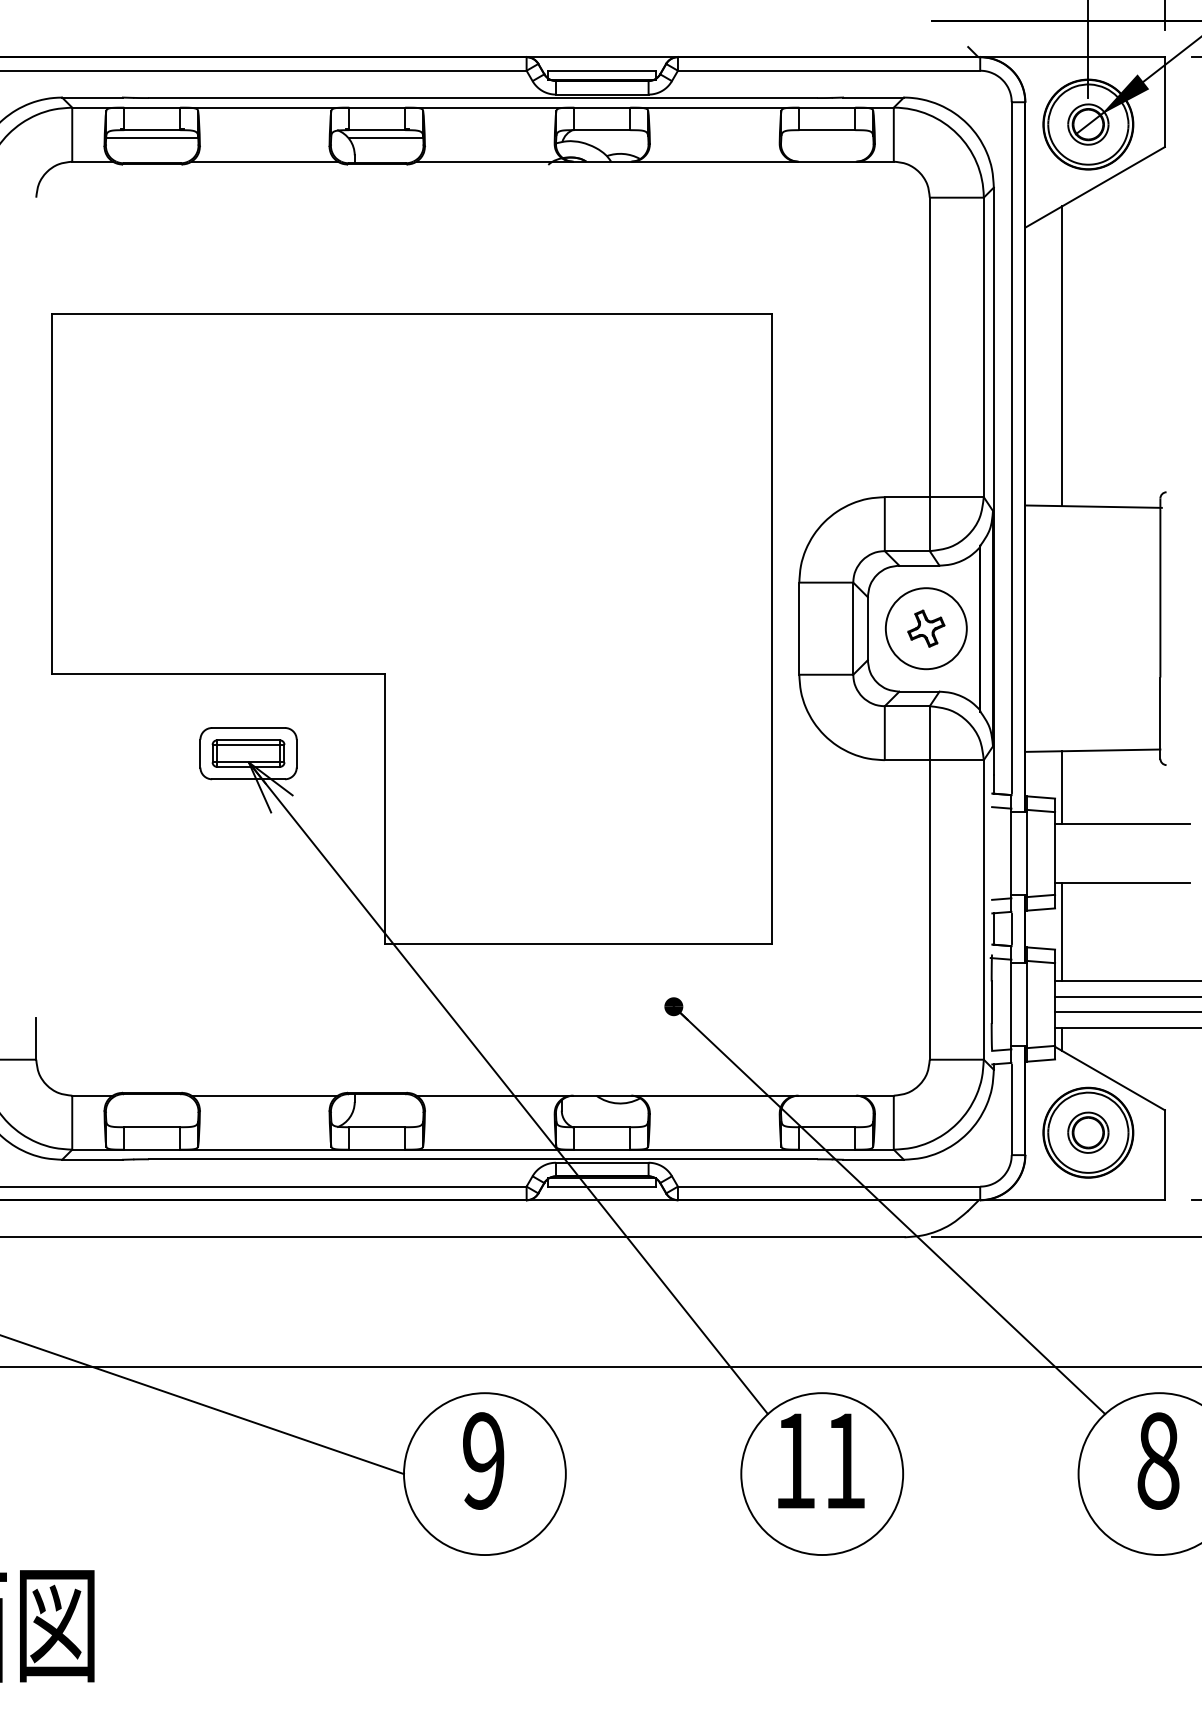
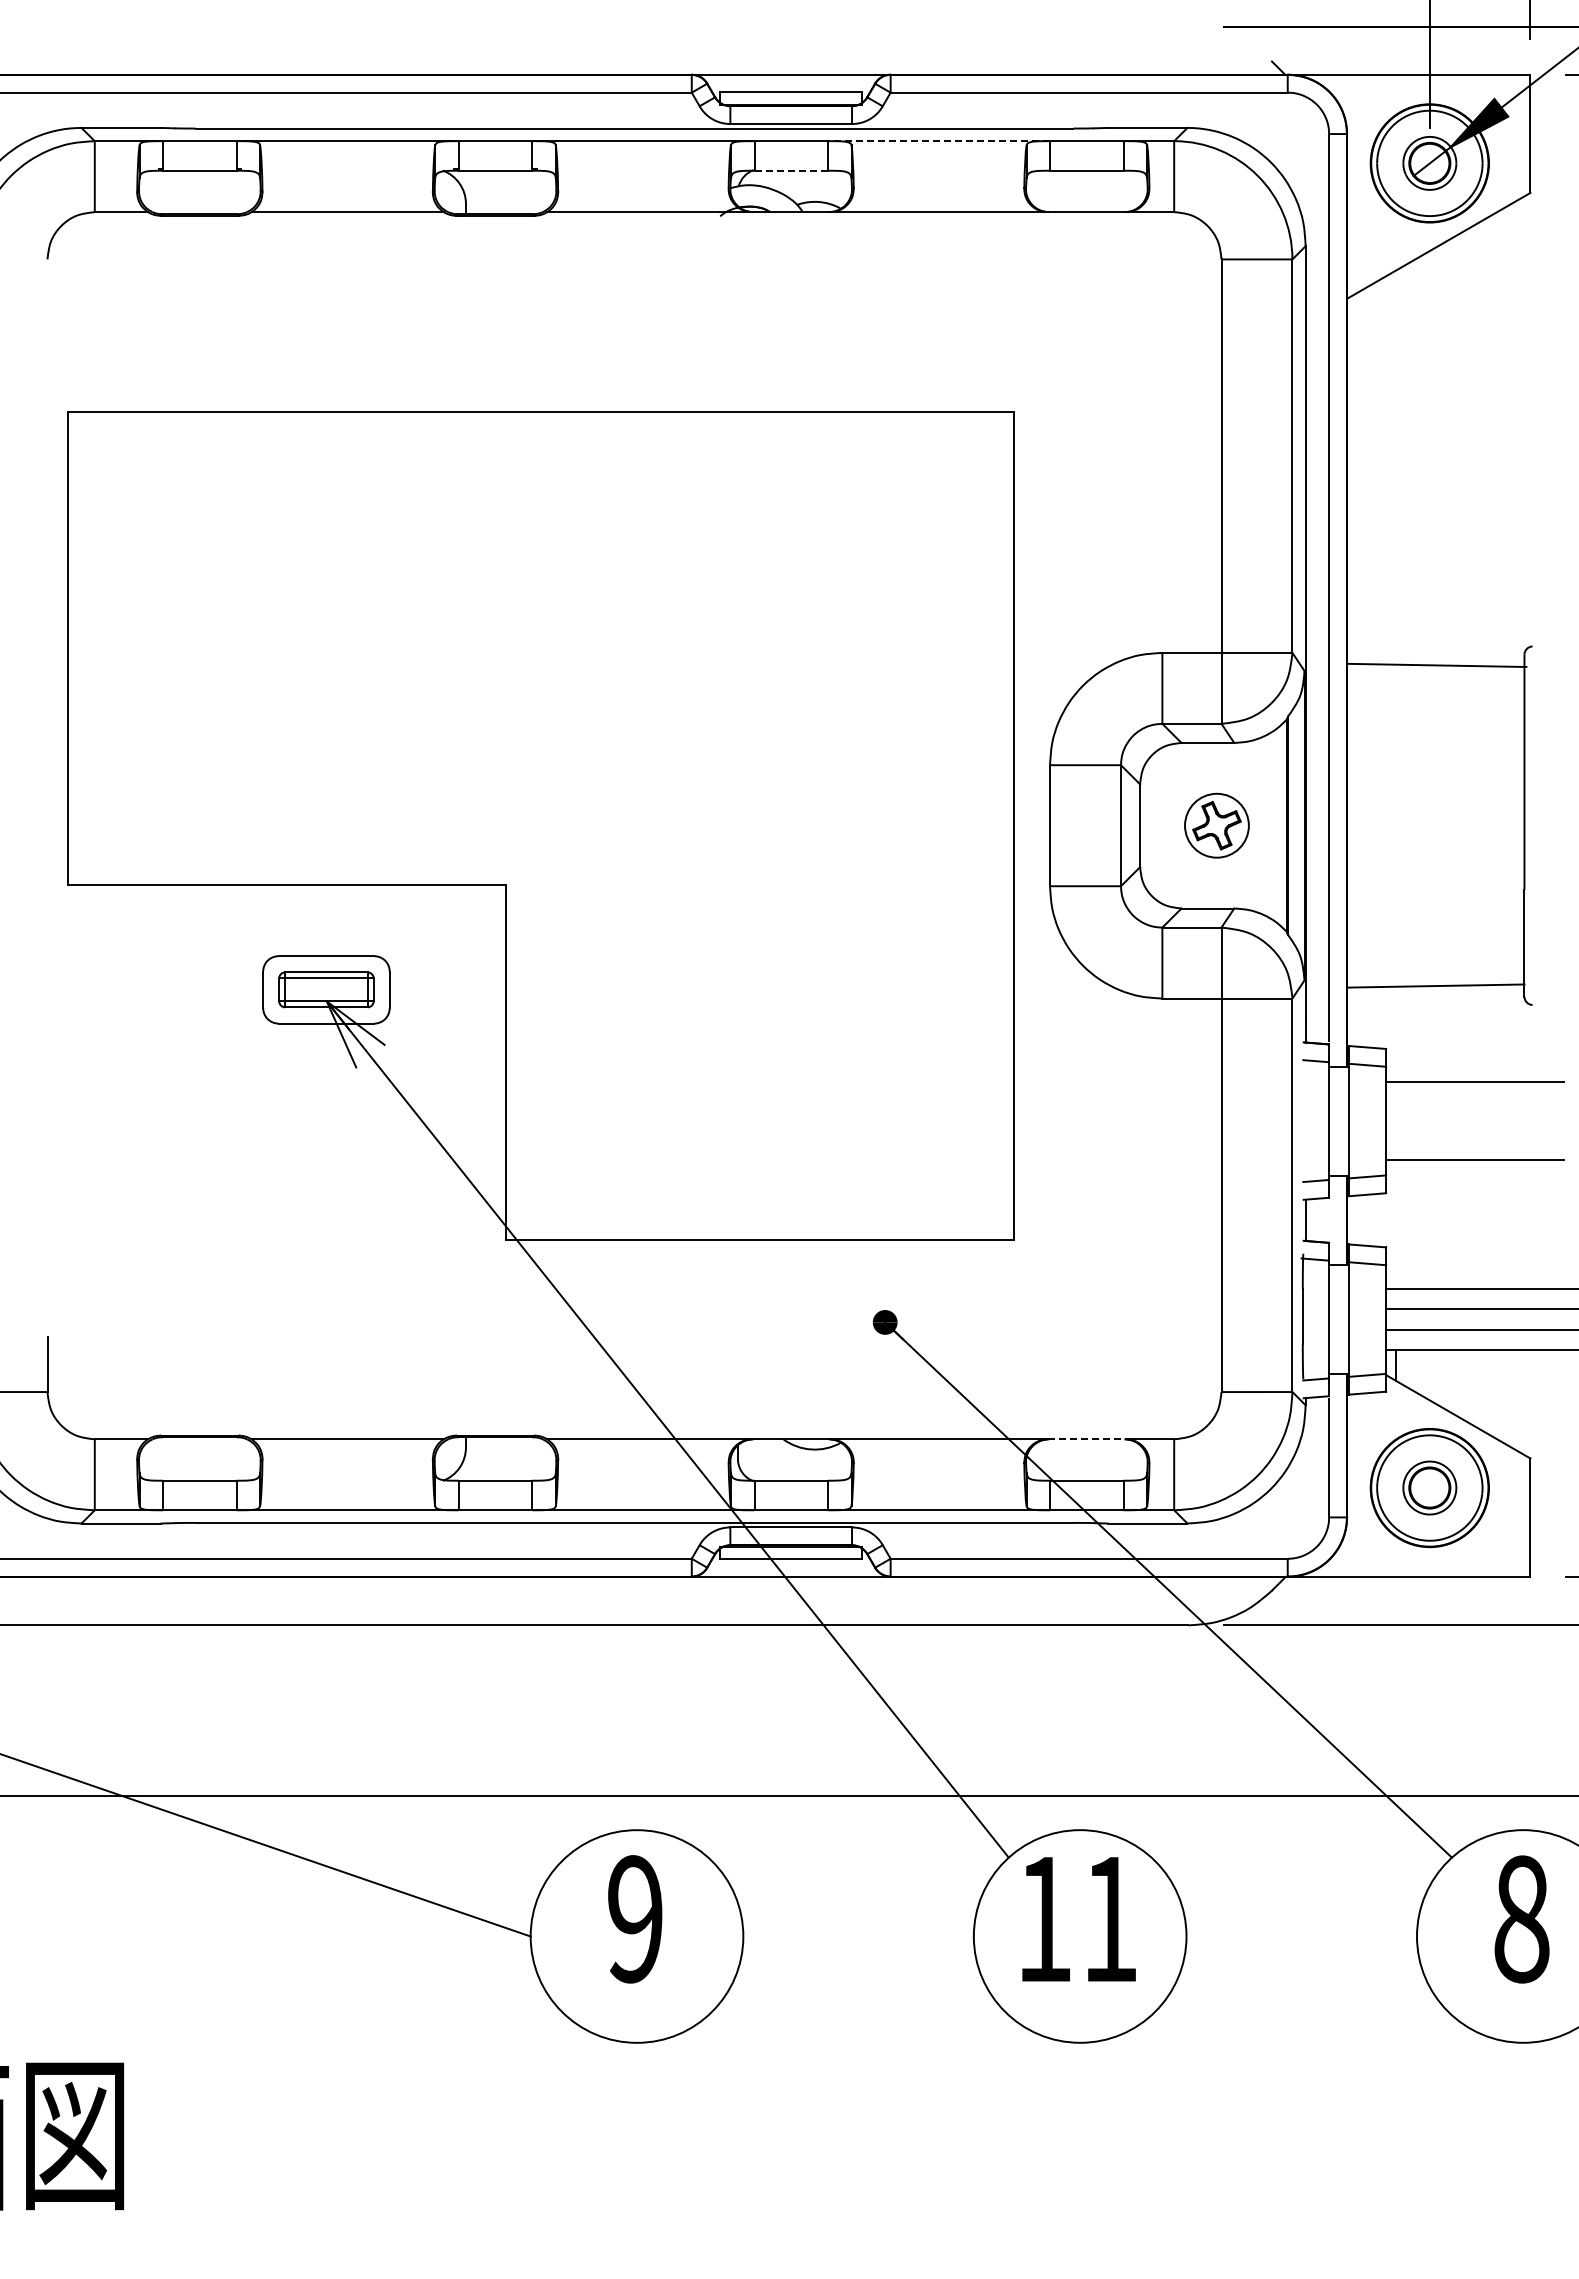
line: (714, 107) -> (938, 141), solid -> dashed
line: (602, 129) -> (791, 170), solid -> dashed
line: (151, 138) -> (199, 181), removed
line: (386, 138) -> (507, 181), removed
line: (1062, 356) -> (1395, 467), removed
circle: (925, 628) -> (1216, 825), size x0.6
line: (1062, 787) -> (1395, 1034), removed
line: (1011, 928) -> (1329, 1219), removed
line: (1062, 932) -> (1395, 1224), removed
line: (827, 1095) -> (1087, 1439), solid -> dashed

